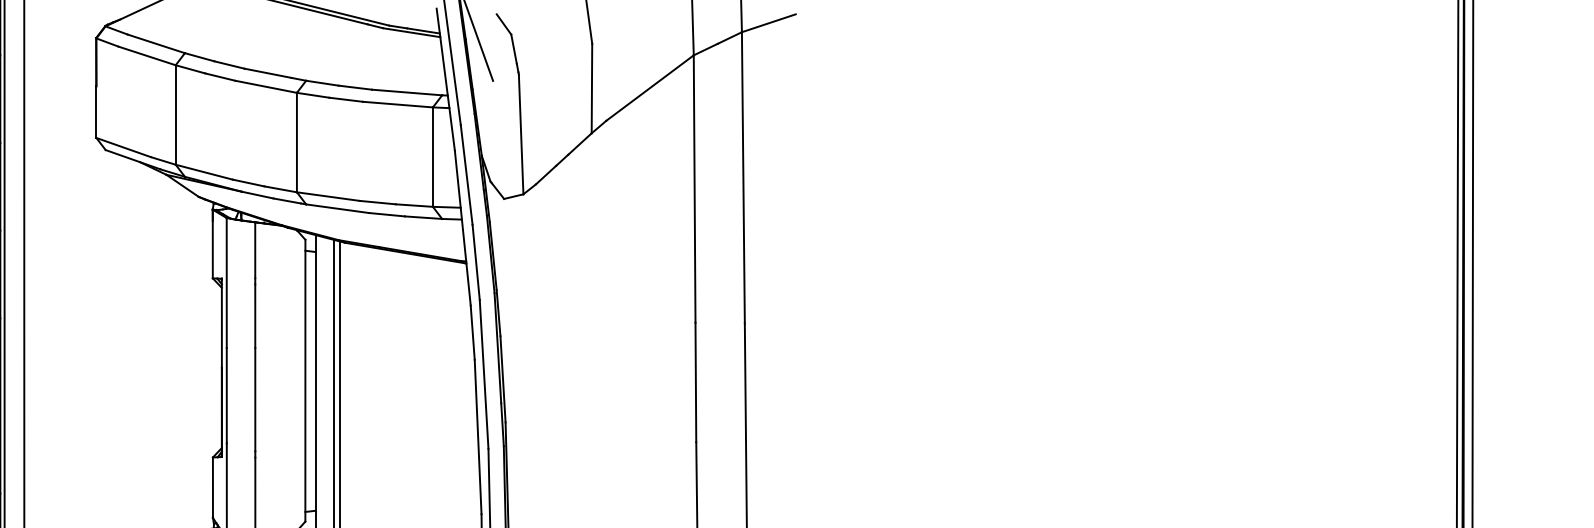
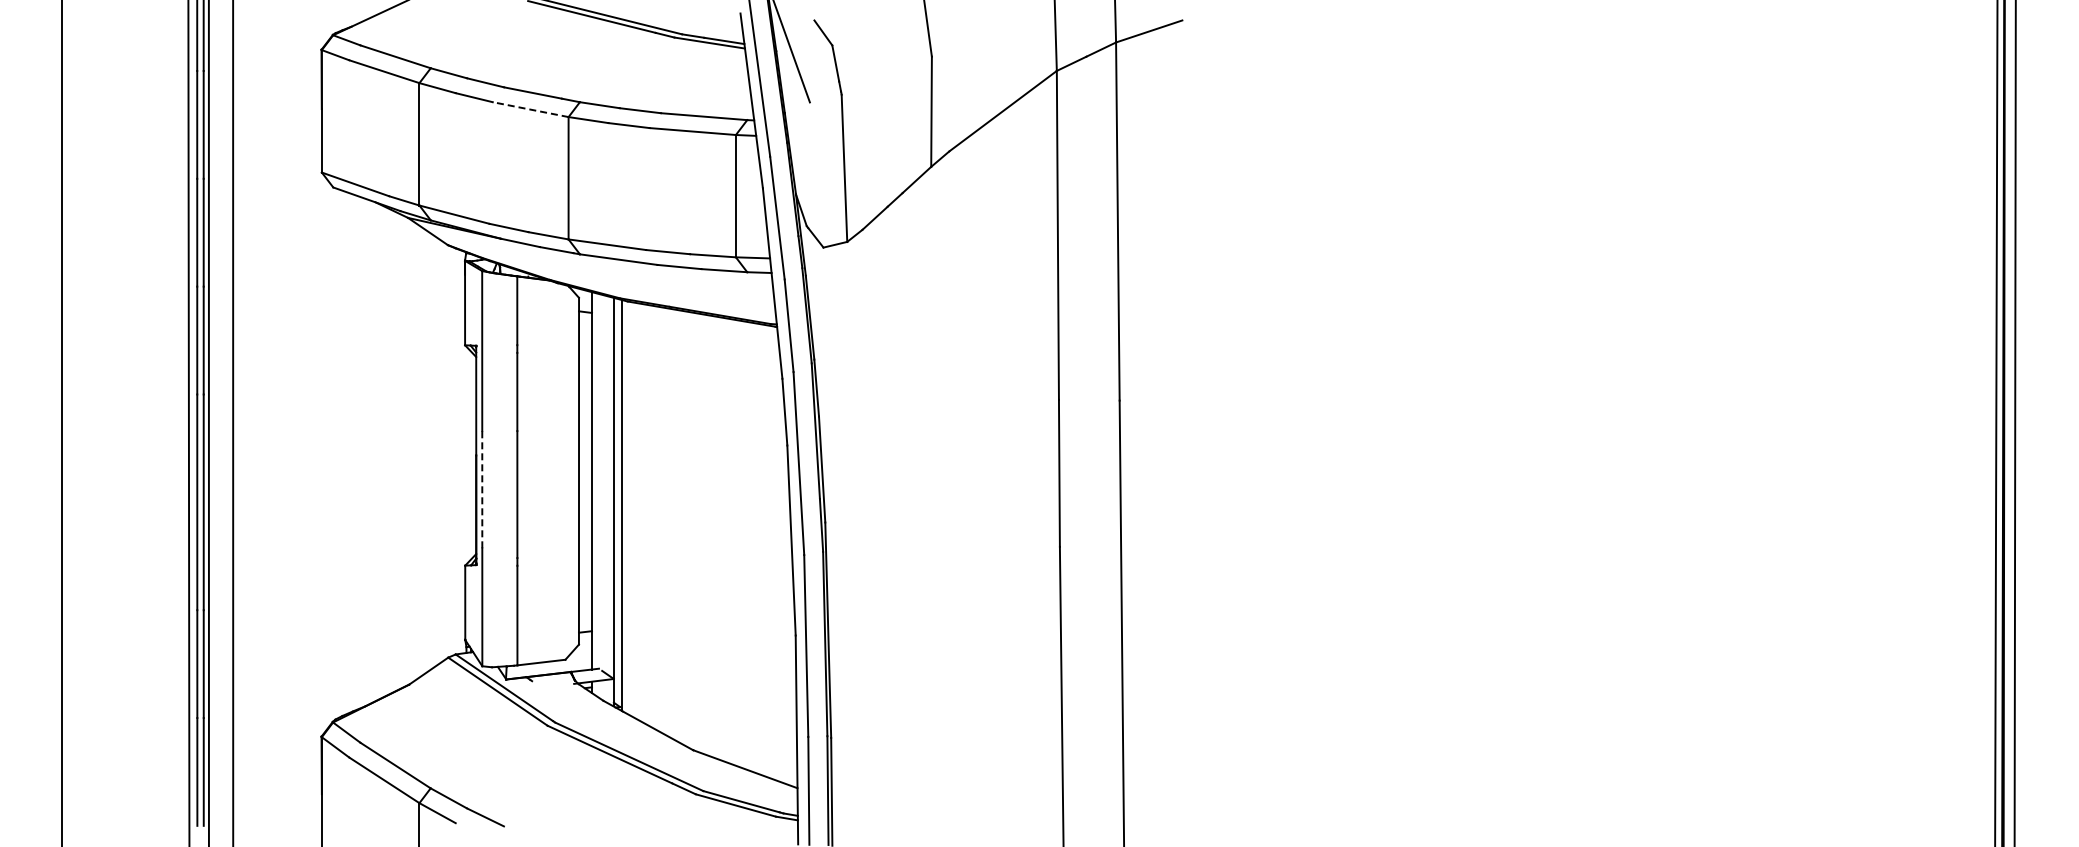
line: (265, 86) -> (530, 109), solid -> dashed
line: (226, 395) -> (482, 489), solid -> dashed

